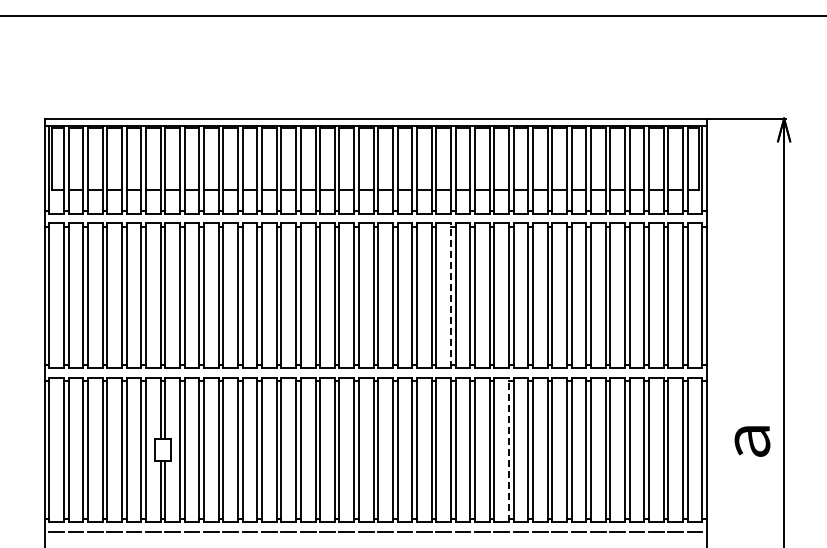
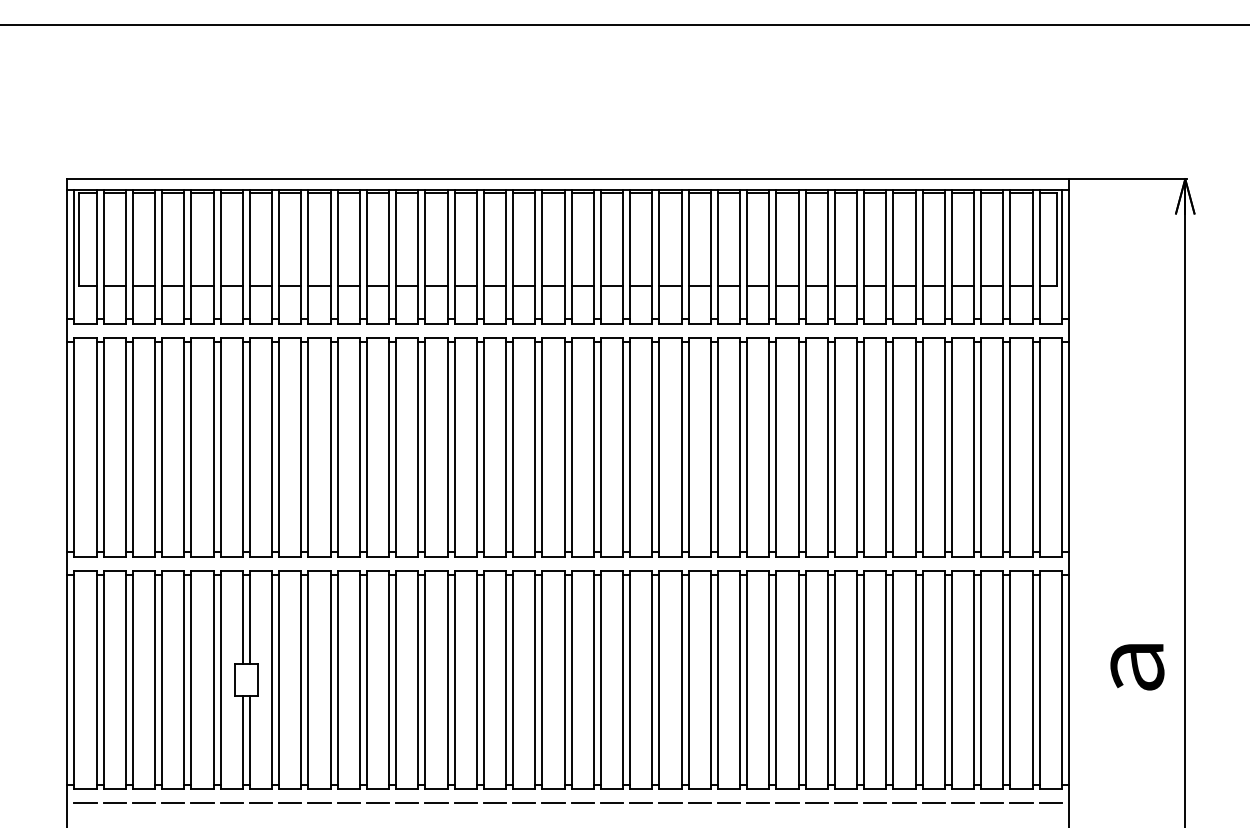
line: (450, 295) -> (680, 446), dashed -> solid
line: (508, 449) -> (768, 679), dashed -> solid

